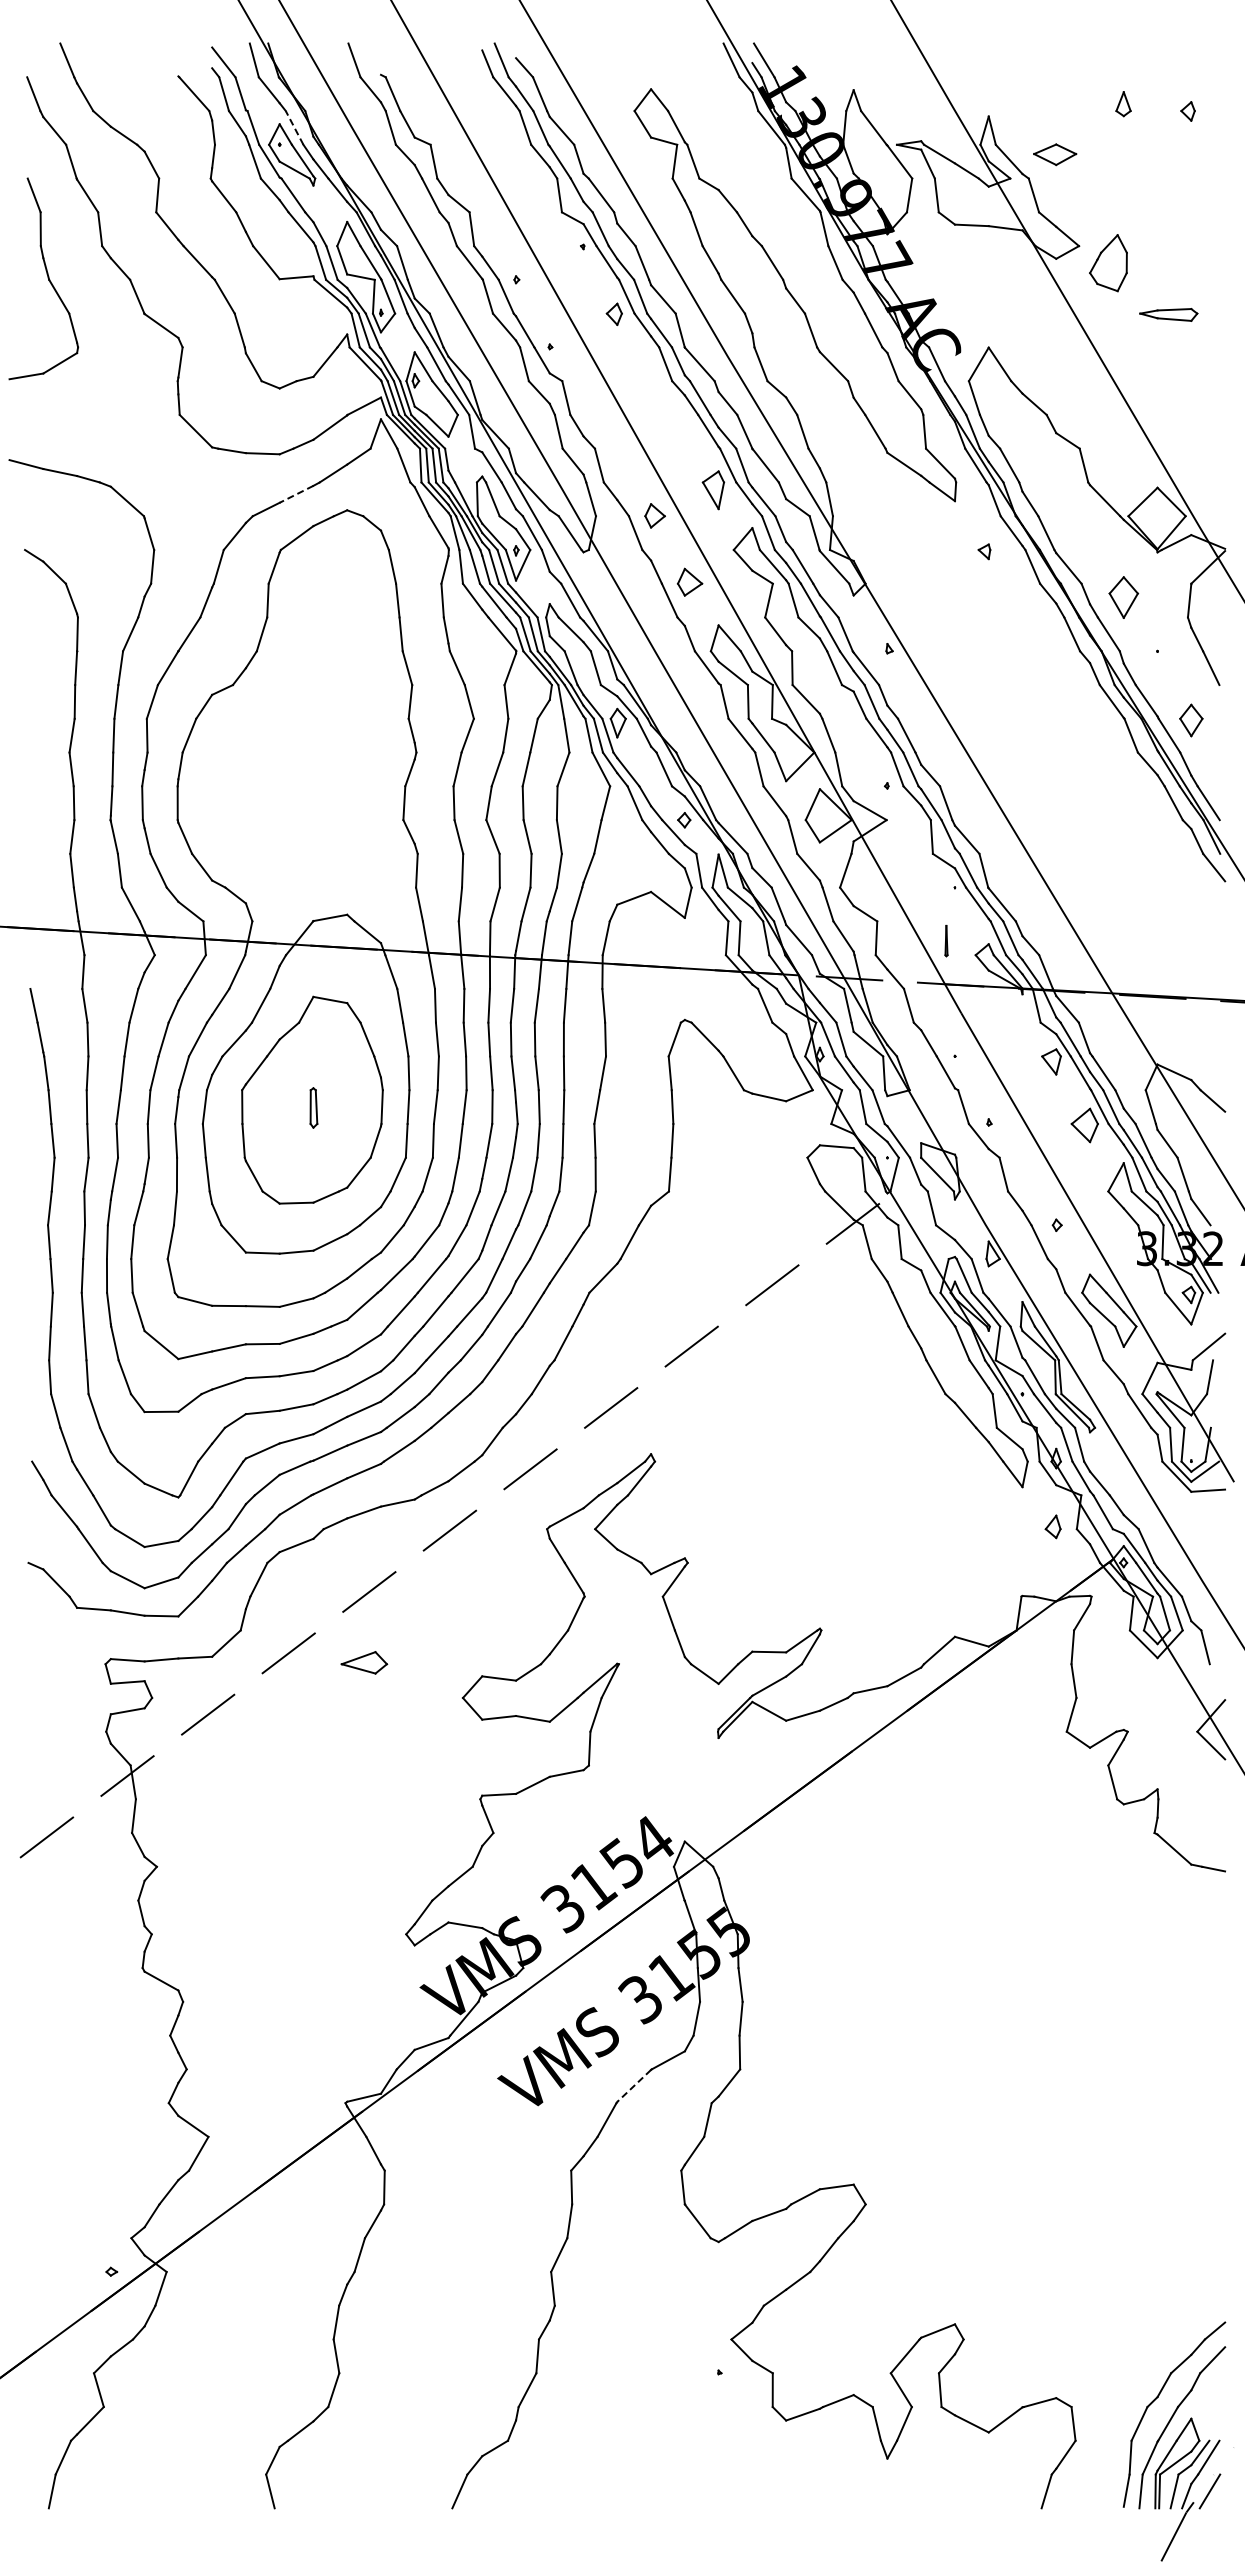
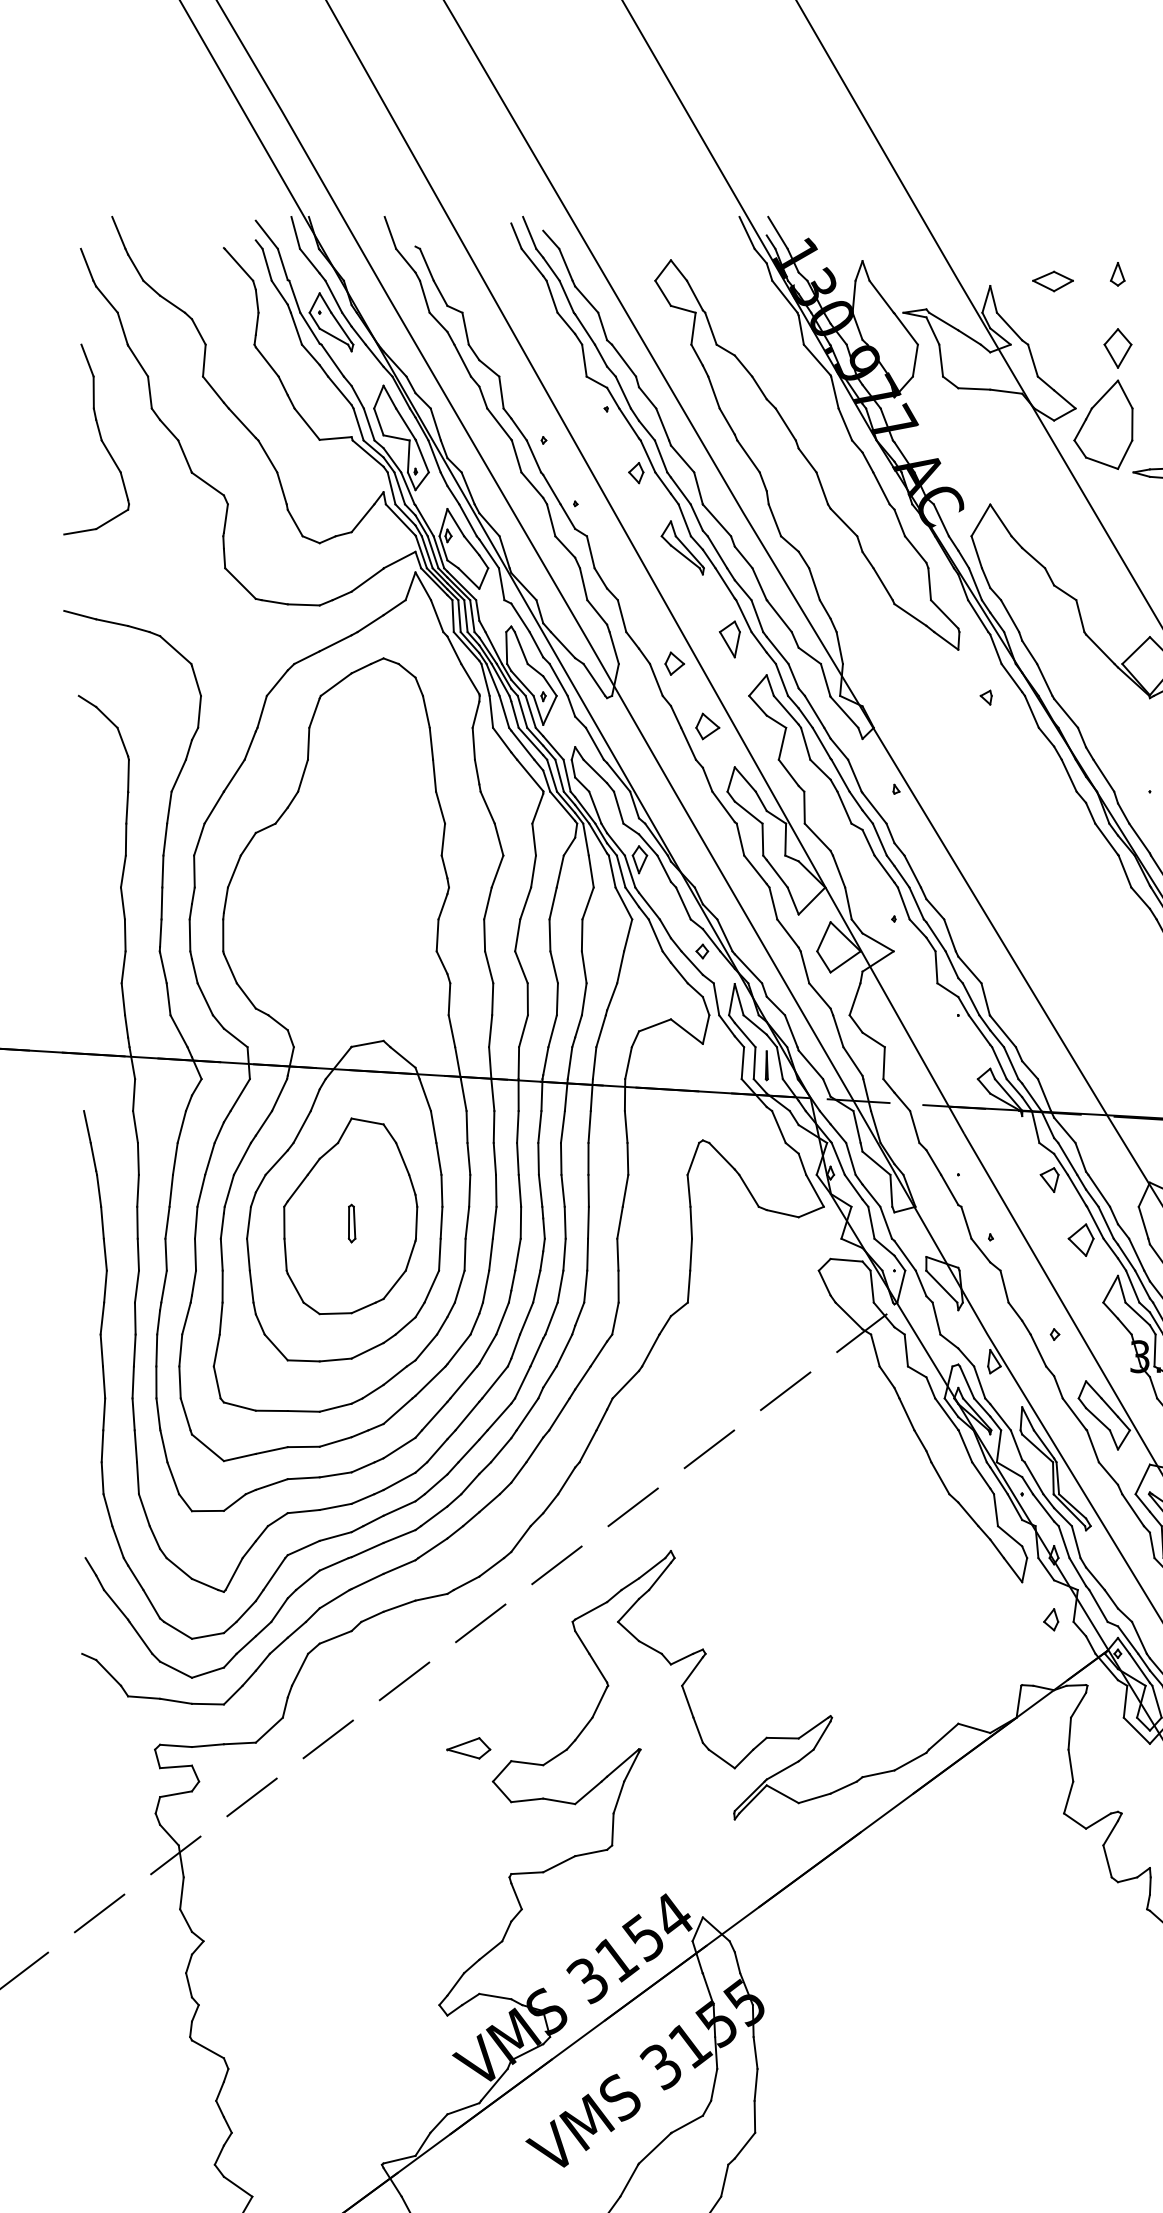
line: (294, 127) -> (333, 296), dashed -> solid
part: (1055, 154) -> (1053, 281), moved
part: (1108, 262) -> (1103, 424), size x1.67
part: (663, 393) -> (682, 547), added
line: (296, 494) -> (335, 643), dashed -> solid
part: (1123, 597) -> (1117, 348), moved
line: (946, 940) -> (766, 1065), moved
part: (364, 1662) -> (468, 1748), moved
line: (633, 2086) -> (654, 2149), dashed -> solid

